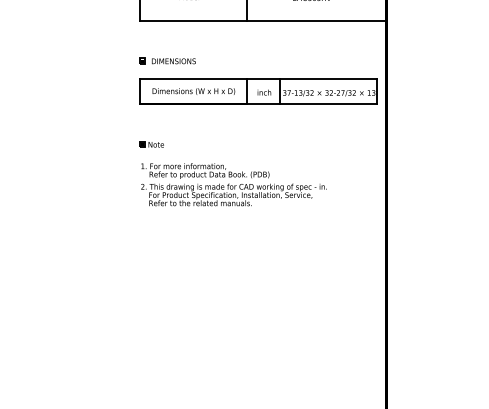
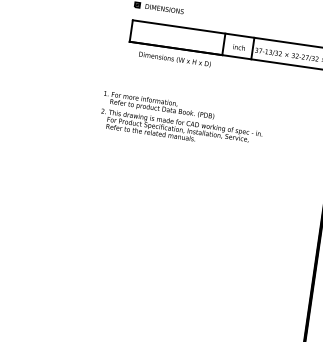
text: (193, 91) -> (174, 59), moved
part: (151, 144) -> (134, 78), removed
text: (233, 184) -> (181, 120), moved

